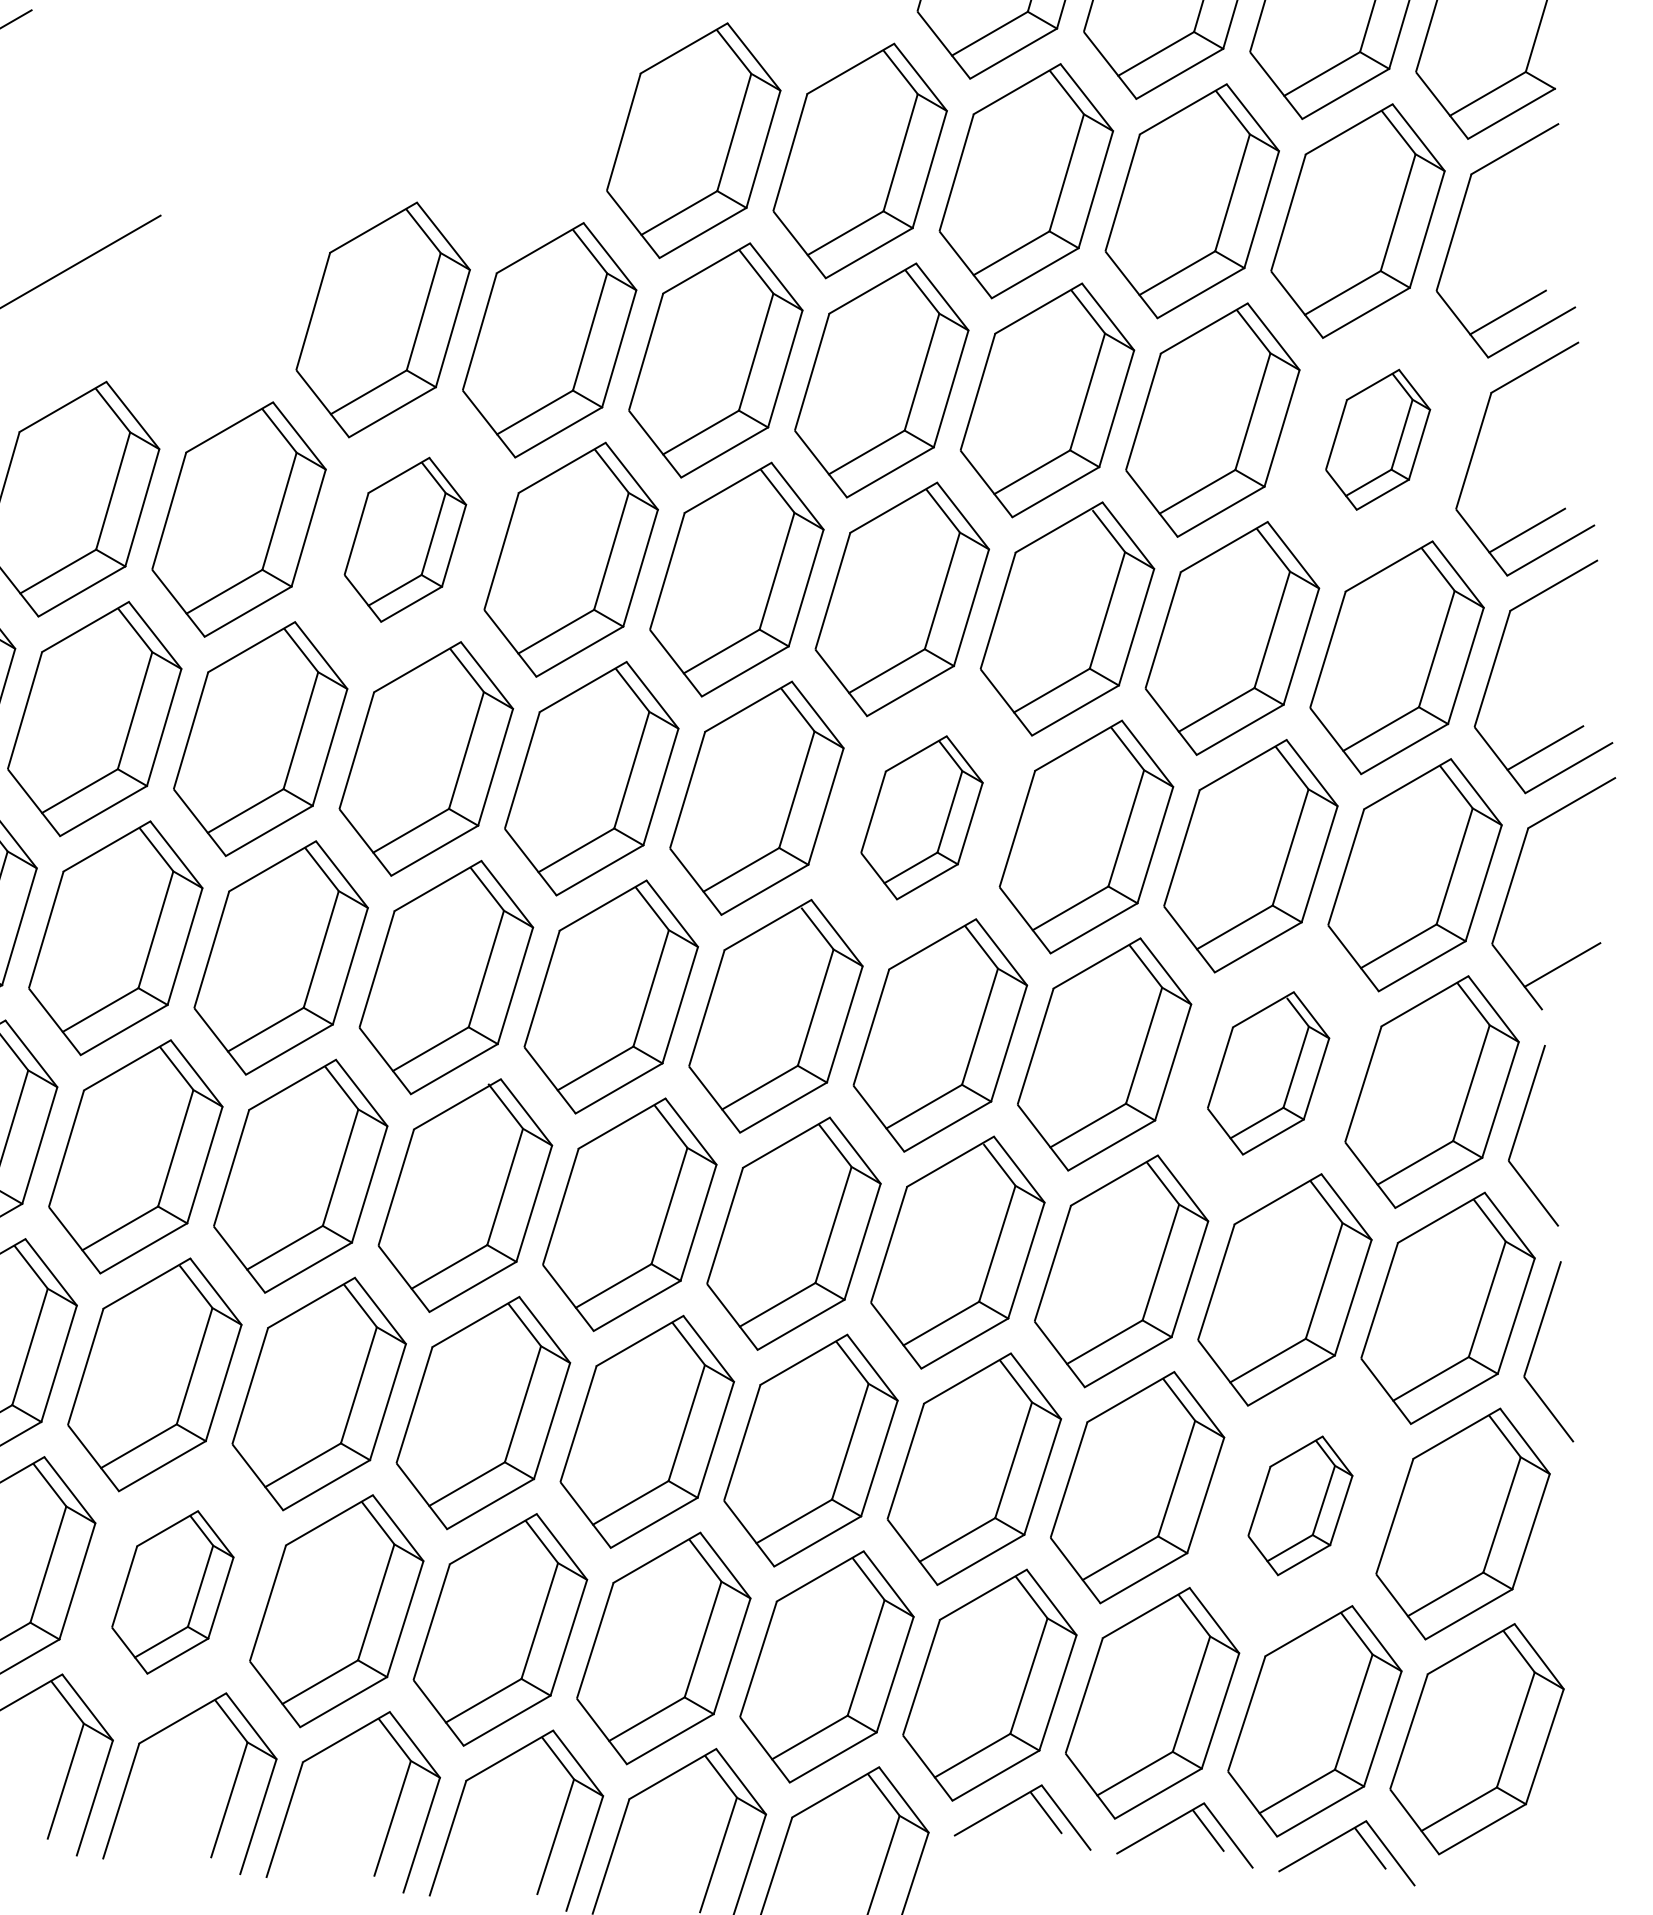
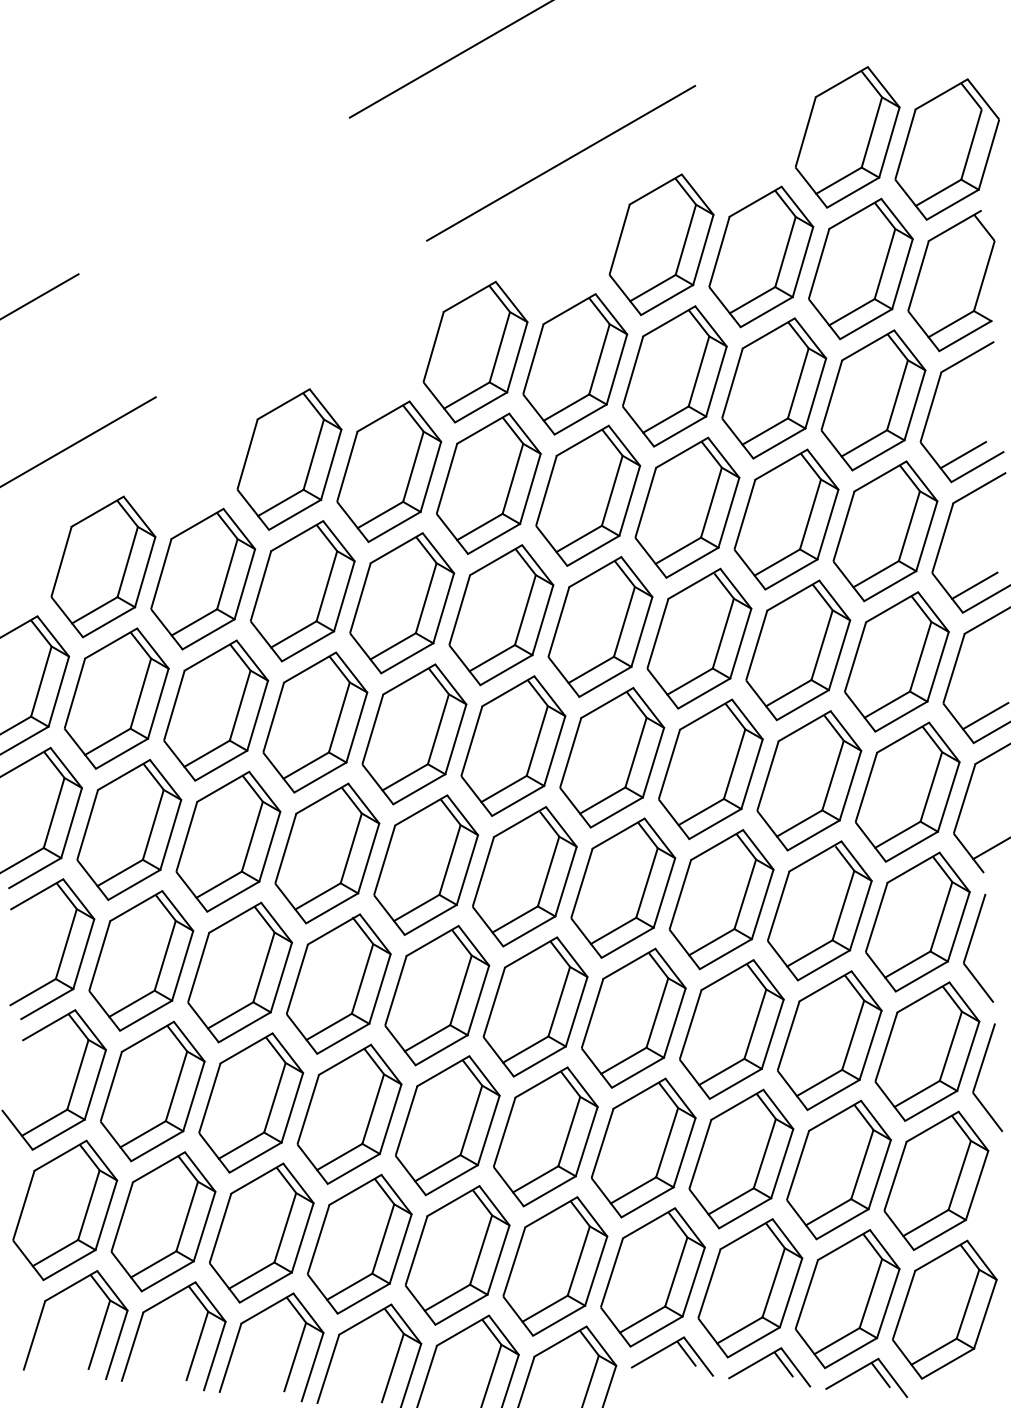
part: (1378, 440) -> (885, 531), size x1.67
part: (404, 540) -> (302, 591), size x1.43
part: (922, 817) -> (612, 757), size x1.43
part: (1267, 1072) -> (819, 910), size x1.43
part: (1299, 1505) -> (838, 1169), size x1.67
part: (172, 1591) -> (163, 1221), size x1.43

